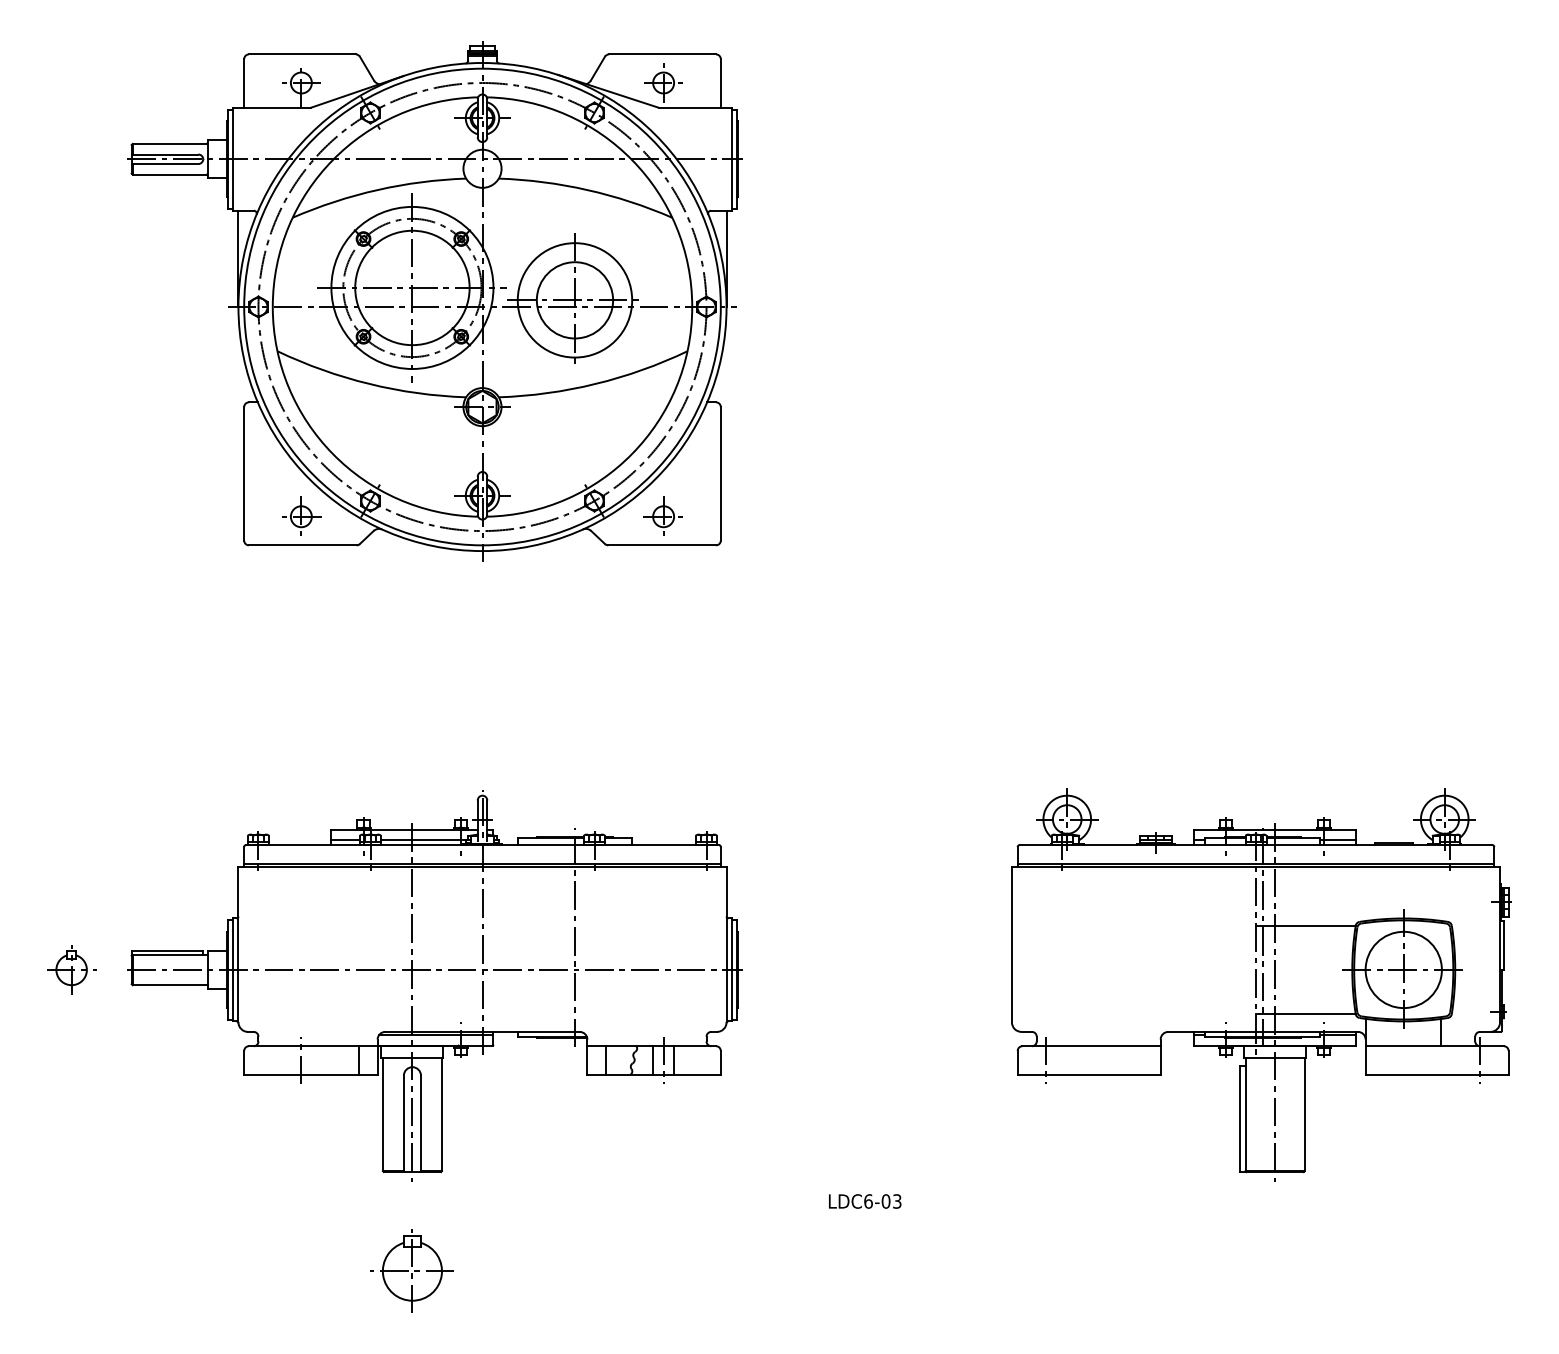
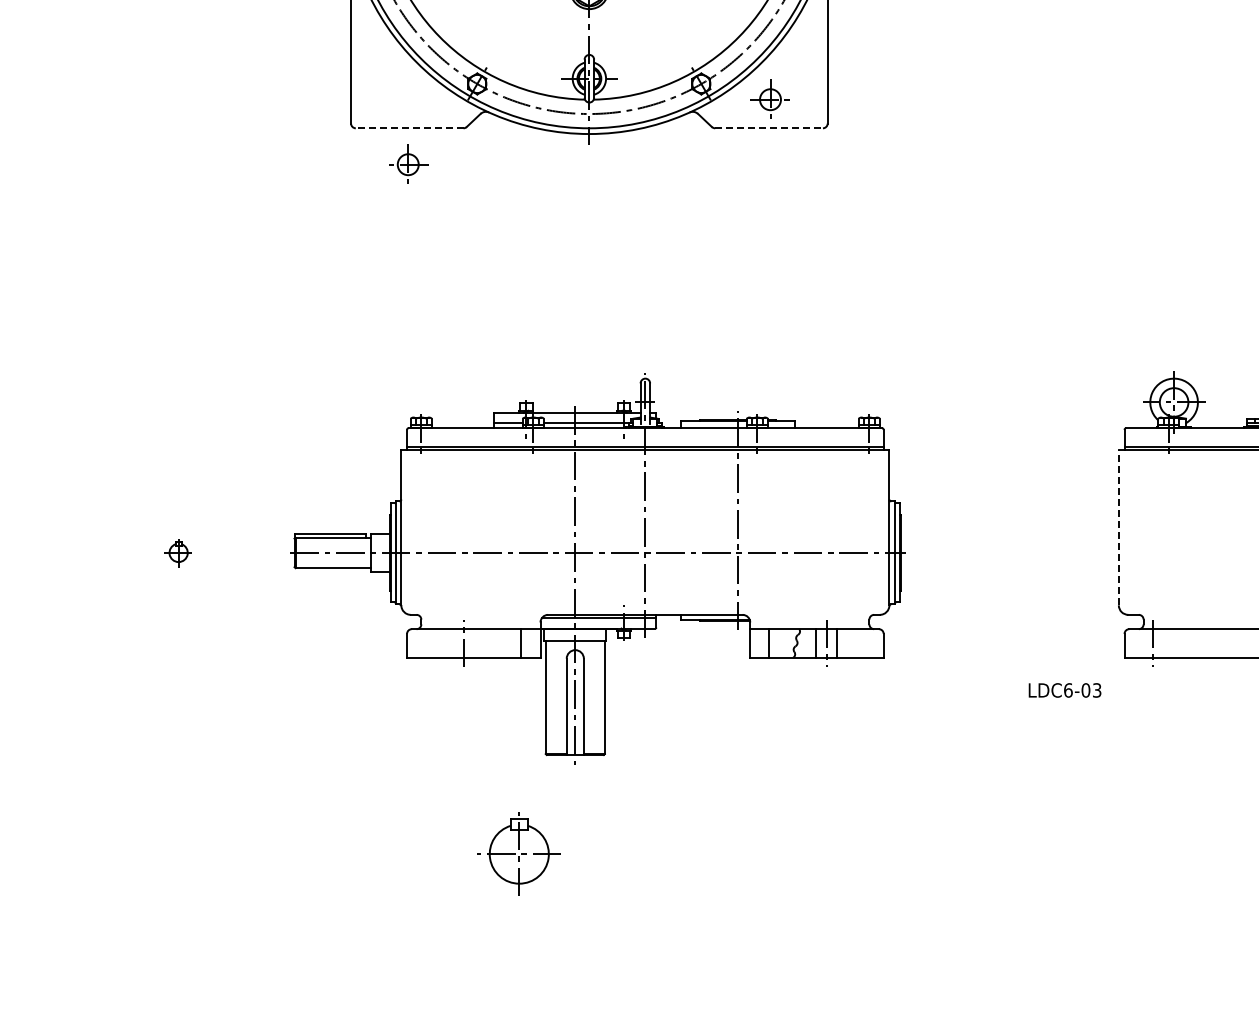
part: (301, 515) -> (408, 163), moved
line: (302, 545) -> (409, 128), solid -> dashed
line: (662, 545) -> (769, 128), solid -> dashed
line: (1011, 944) -> (1118, 527), solid -> dashed
part: (71, 969) -> (178, 552), size x0.6
part: (434, 985) -> (597, 568), moved
text: (865, 1201) -> (1065, 690), moved

